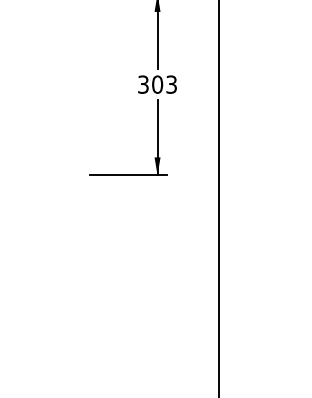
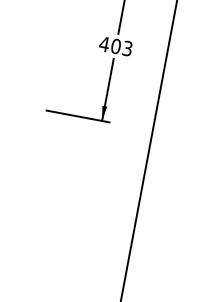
text: (143, 84) -> (104, 44), 303 -> 403

